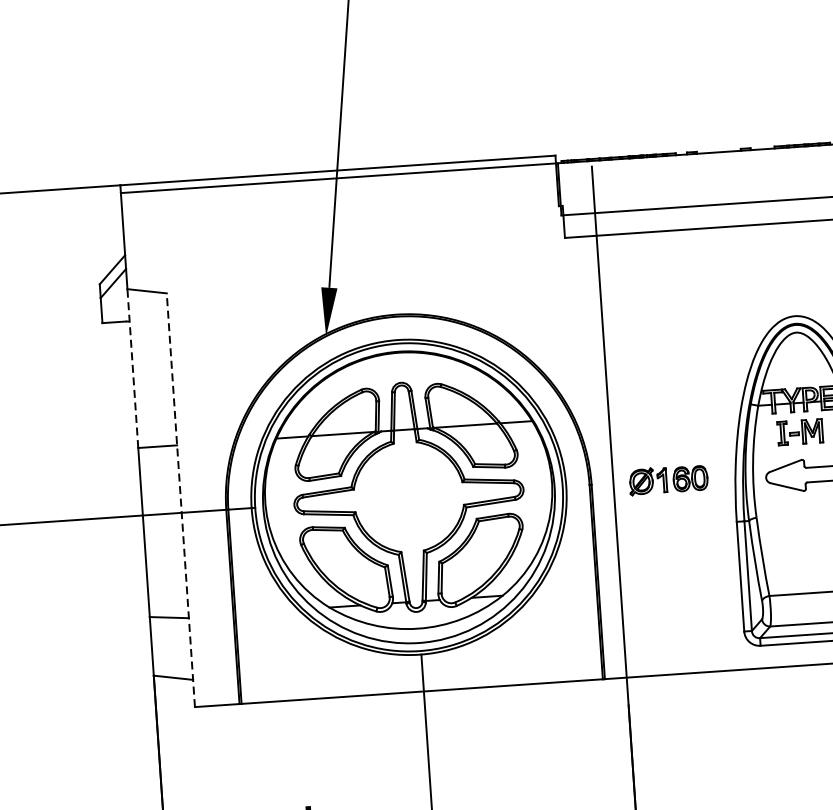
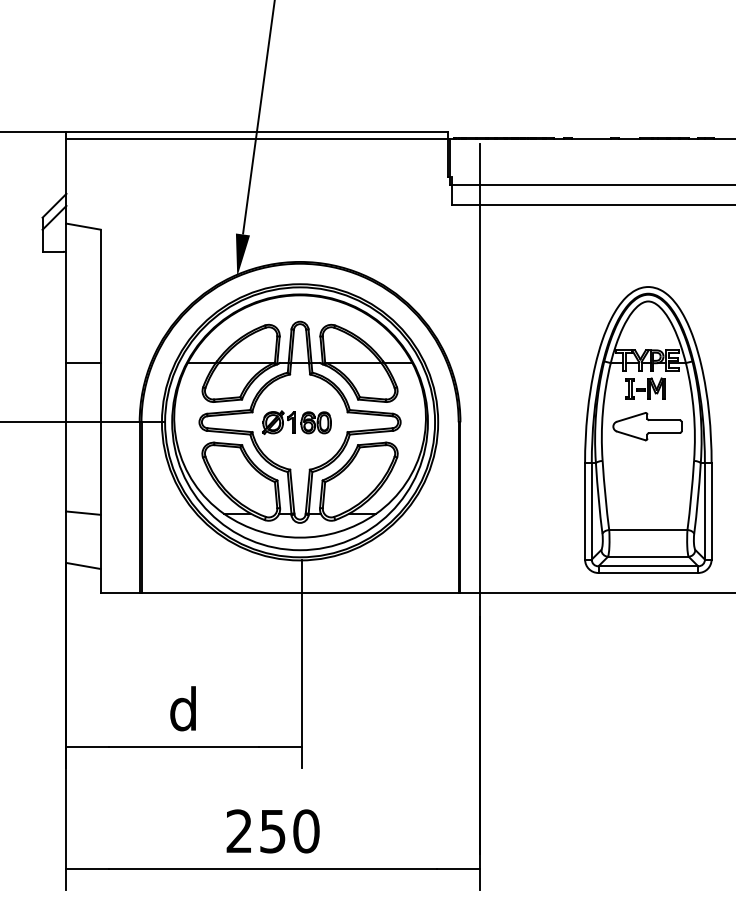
line: (132, 368) -> (66, 293), dashed -> solid
part: (668, 479) -> (296, 422), moved
line: (180, 500) -> (100, 411), dashed -> solid

